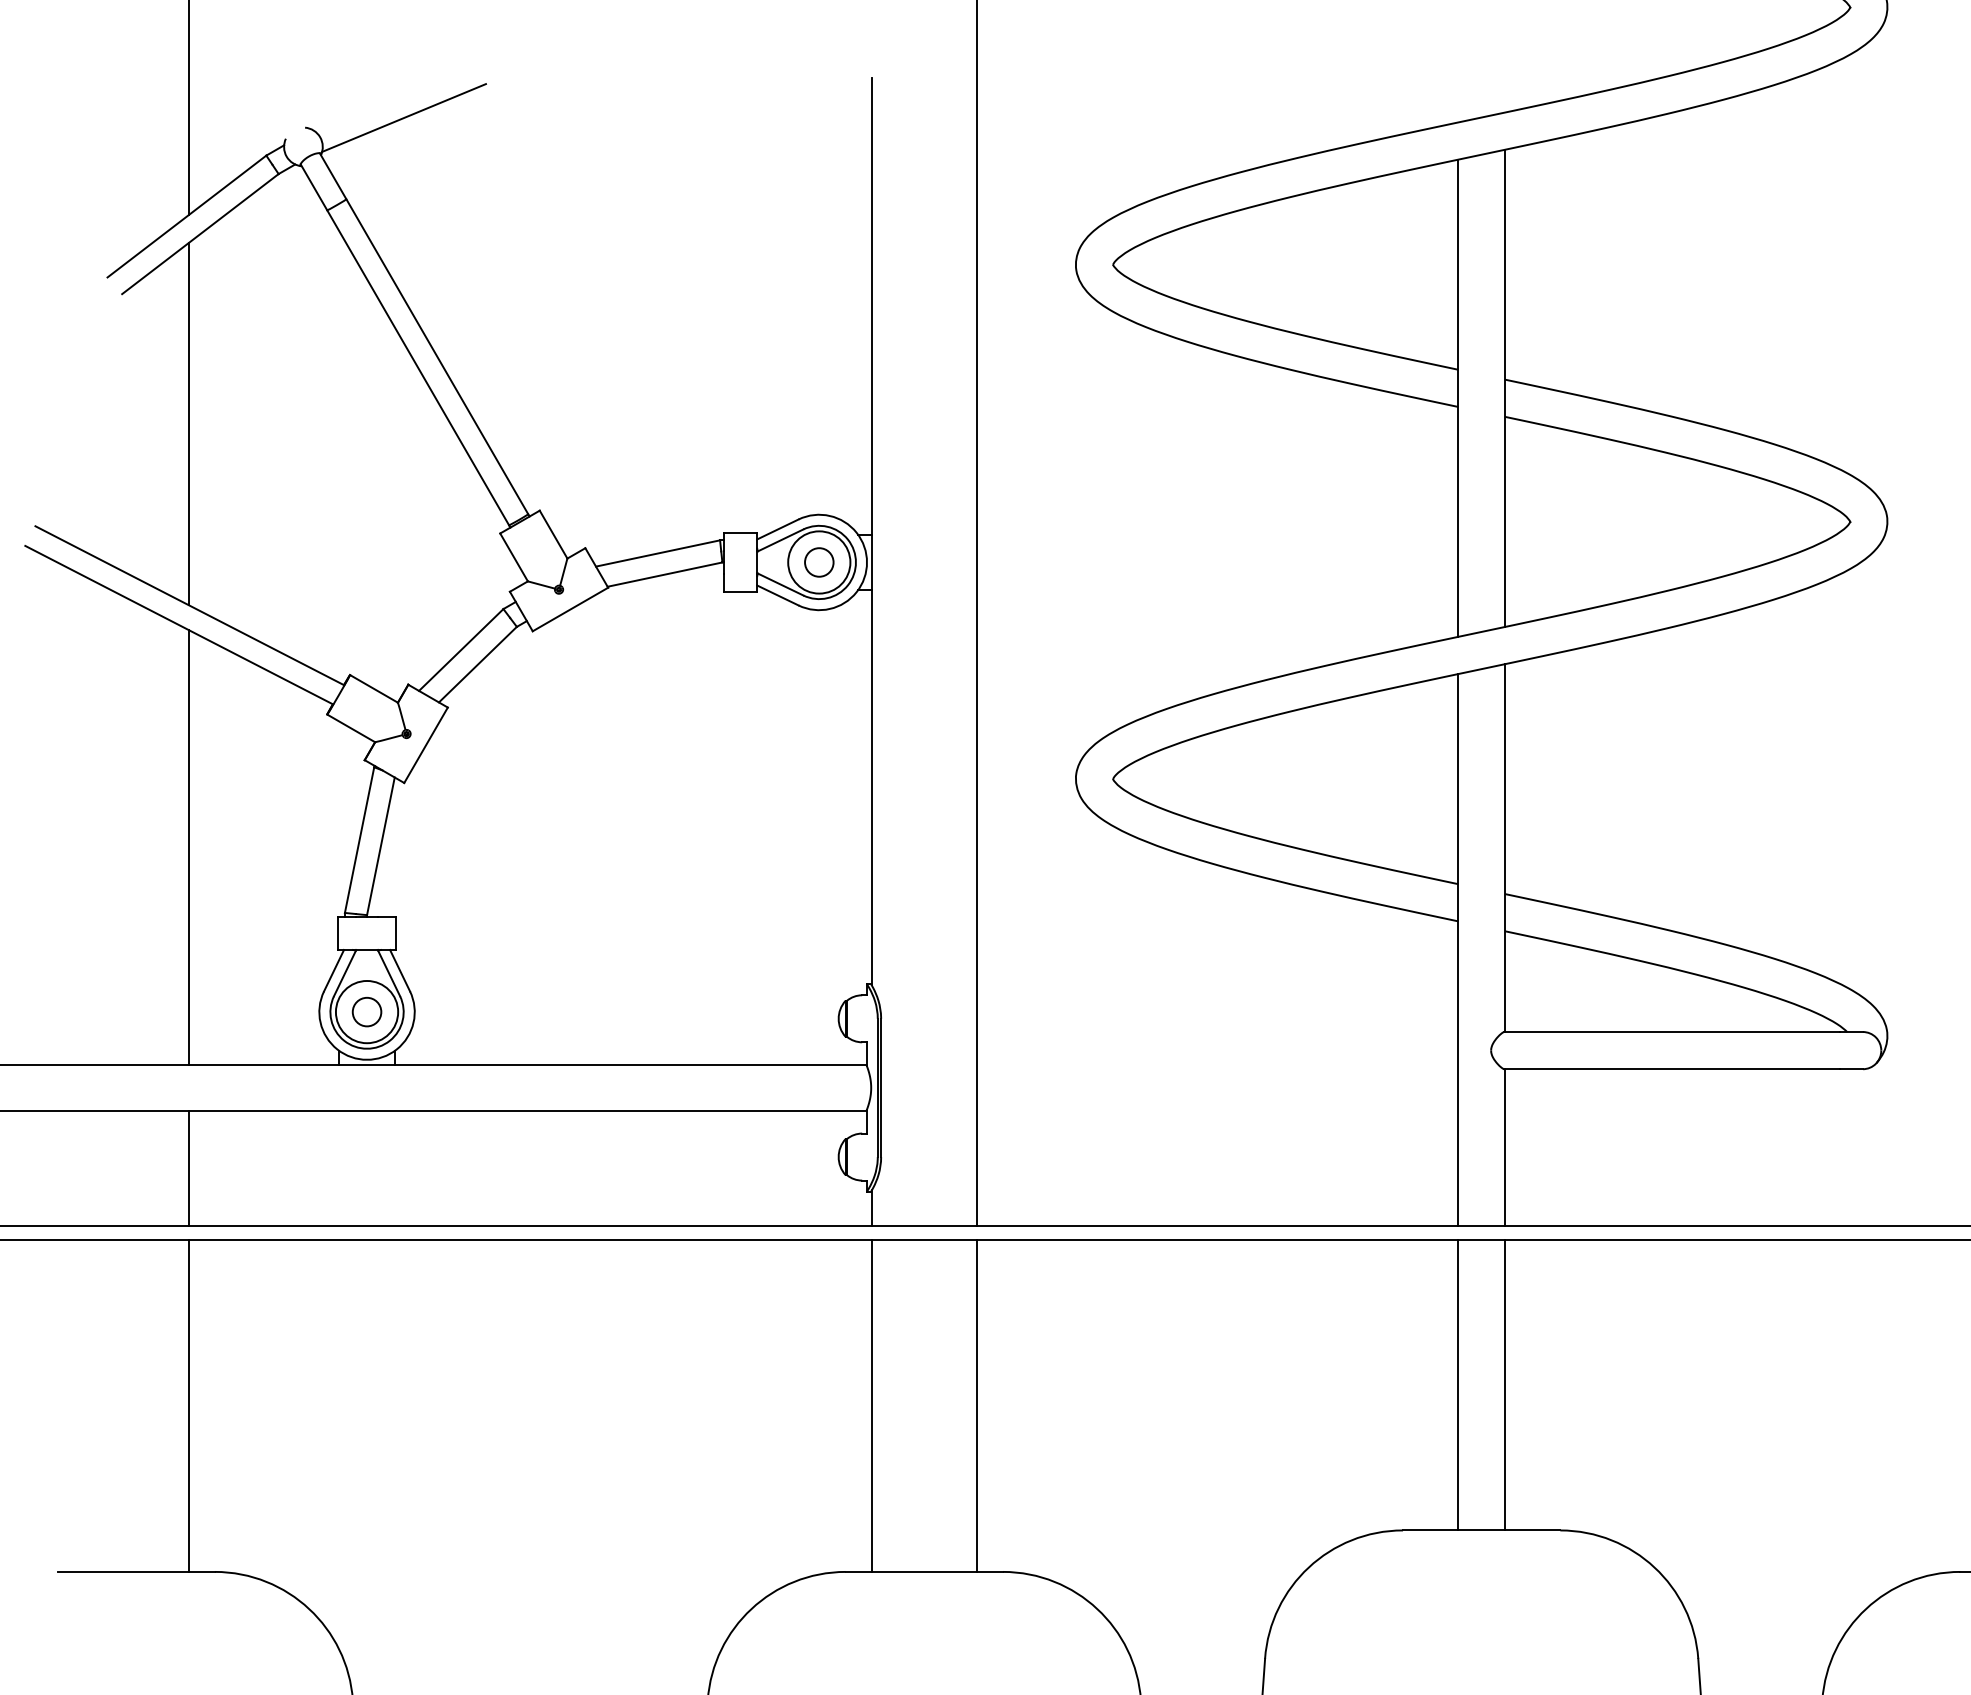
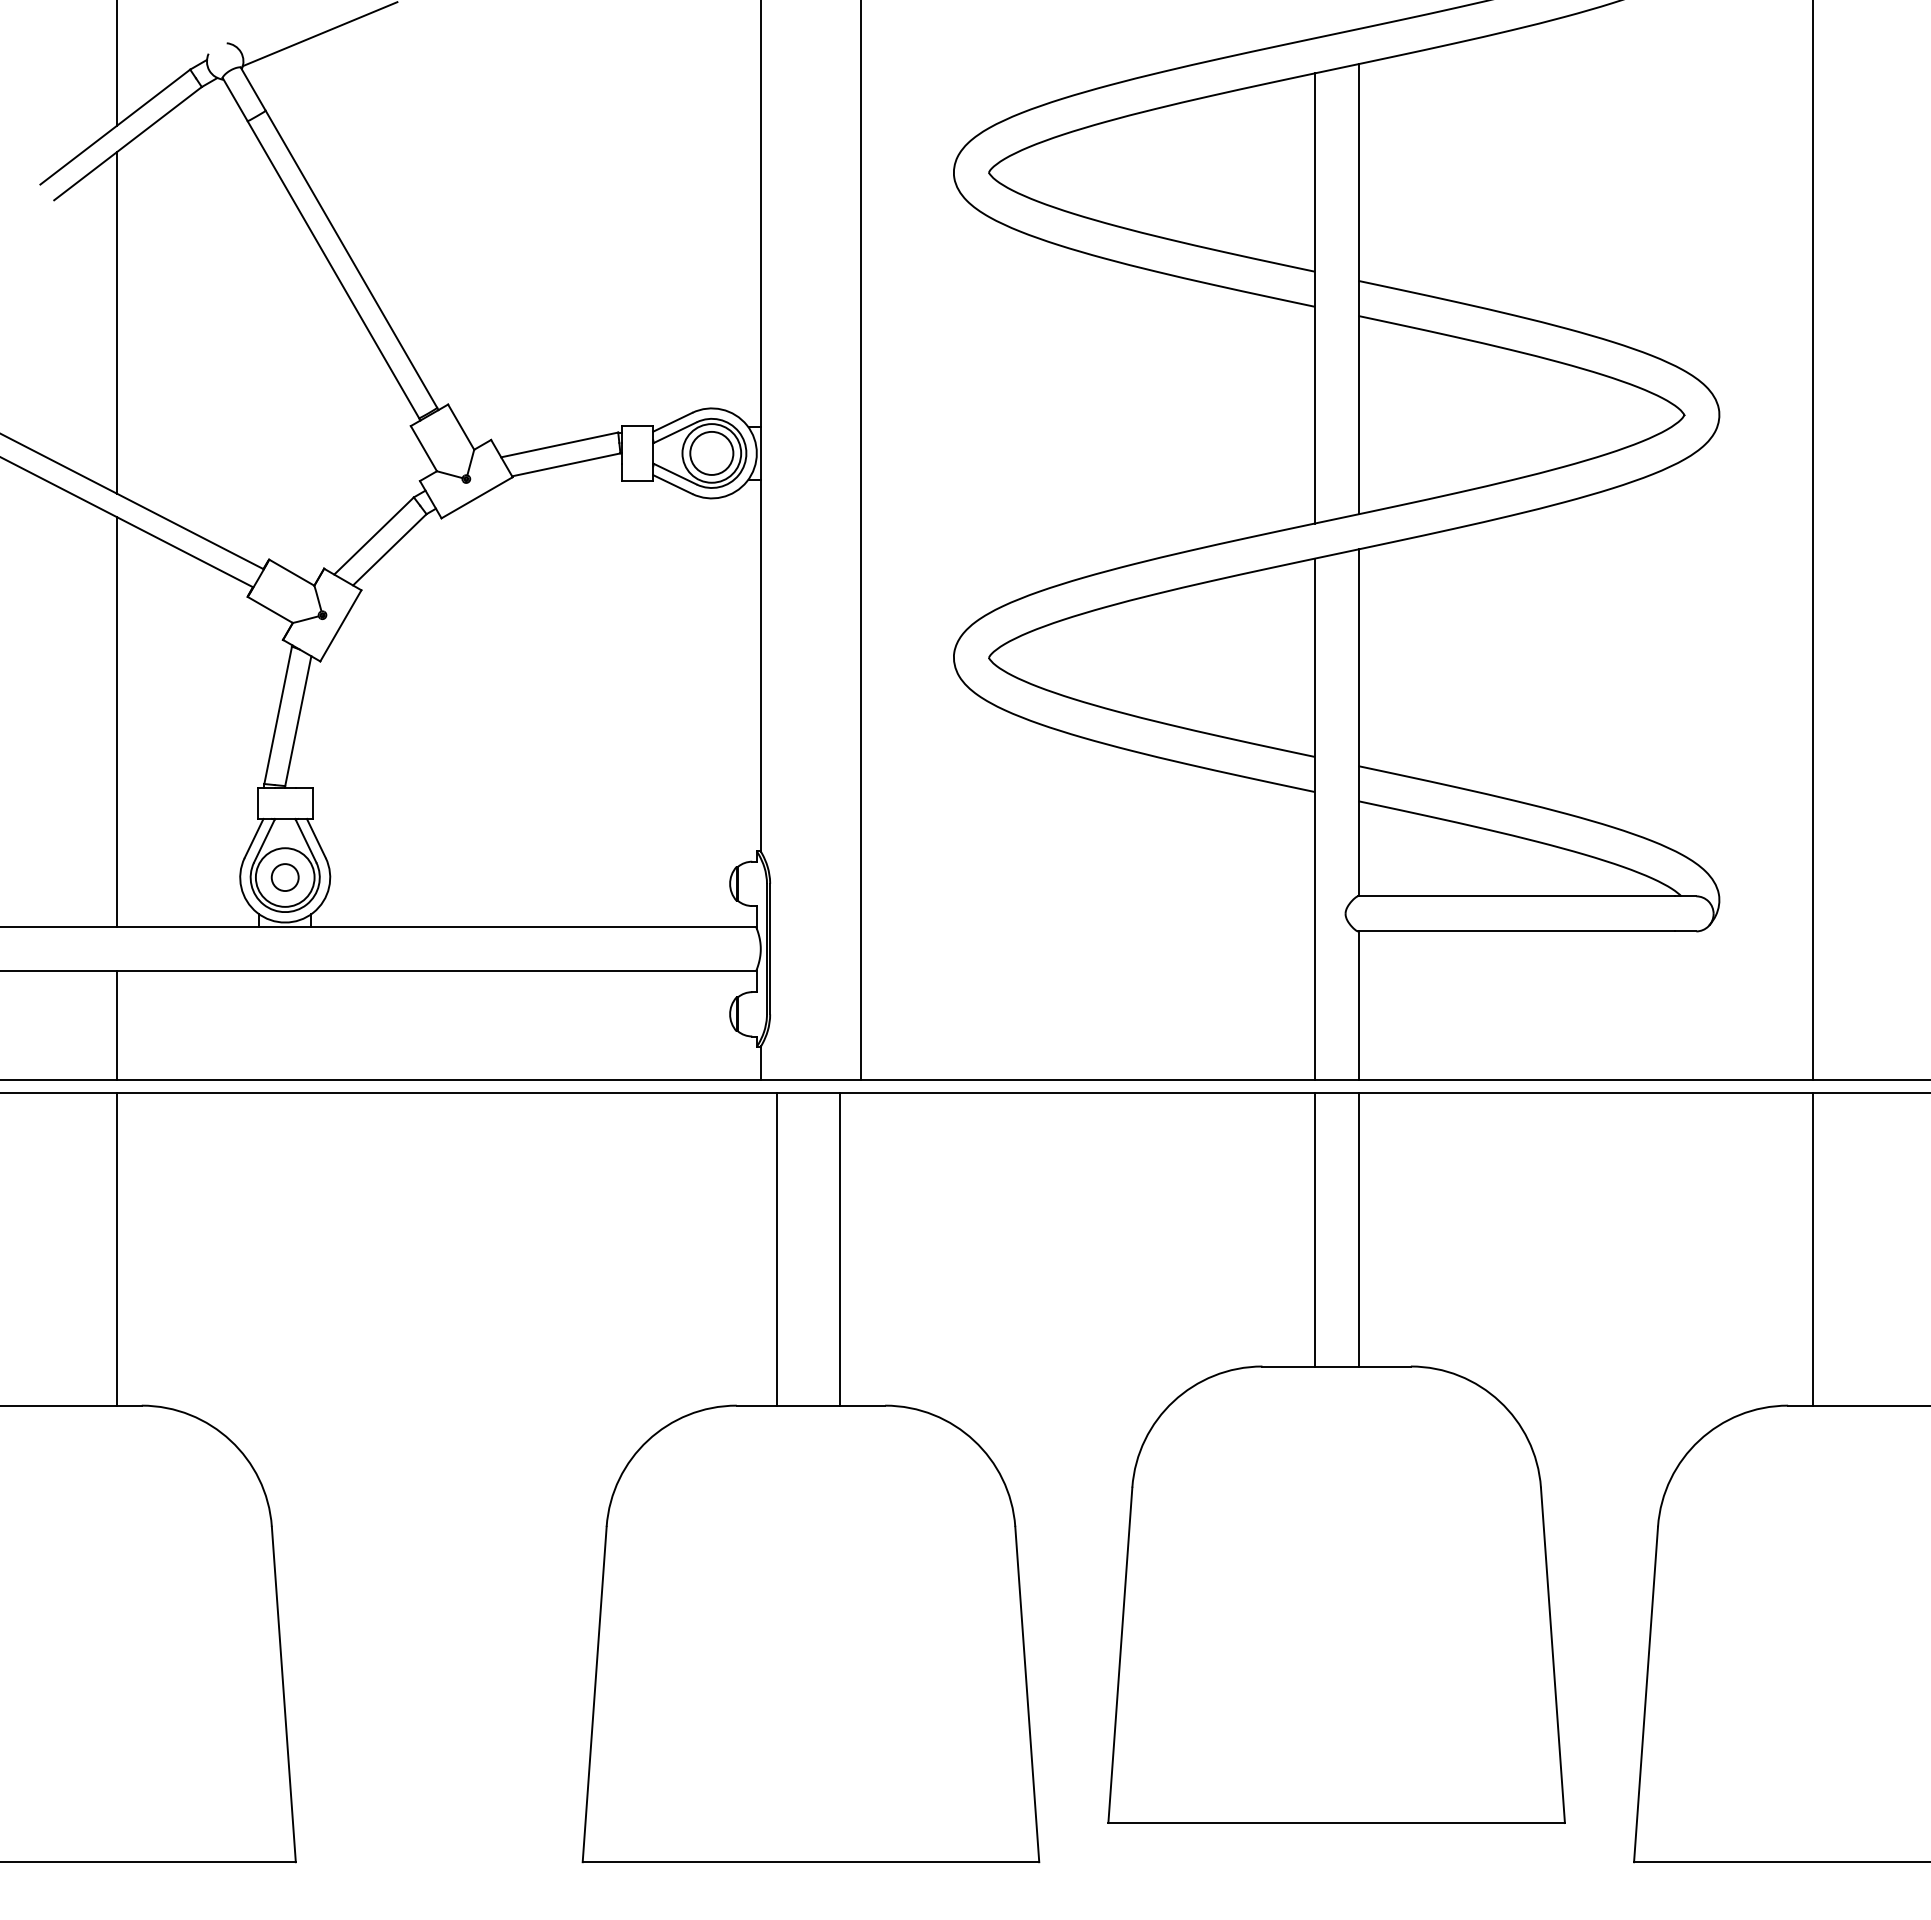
circle: (818, 561) -> (711, 452), size x1.6
line: (871, 1405) -> (840, 1248), moved
line: (976, 1405) -> (776, 1248), moved

